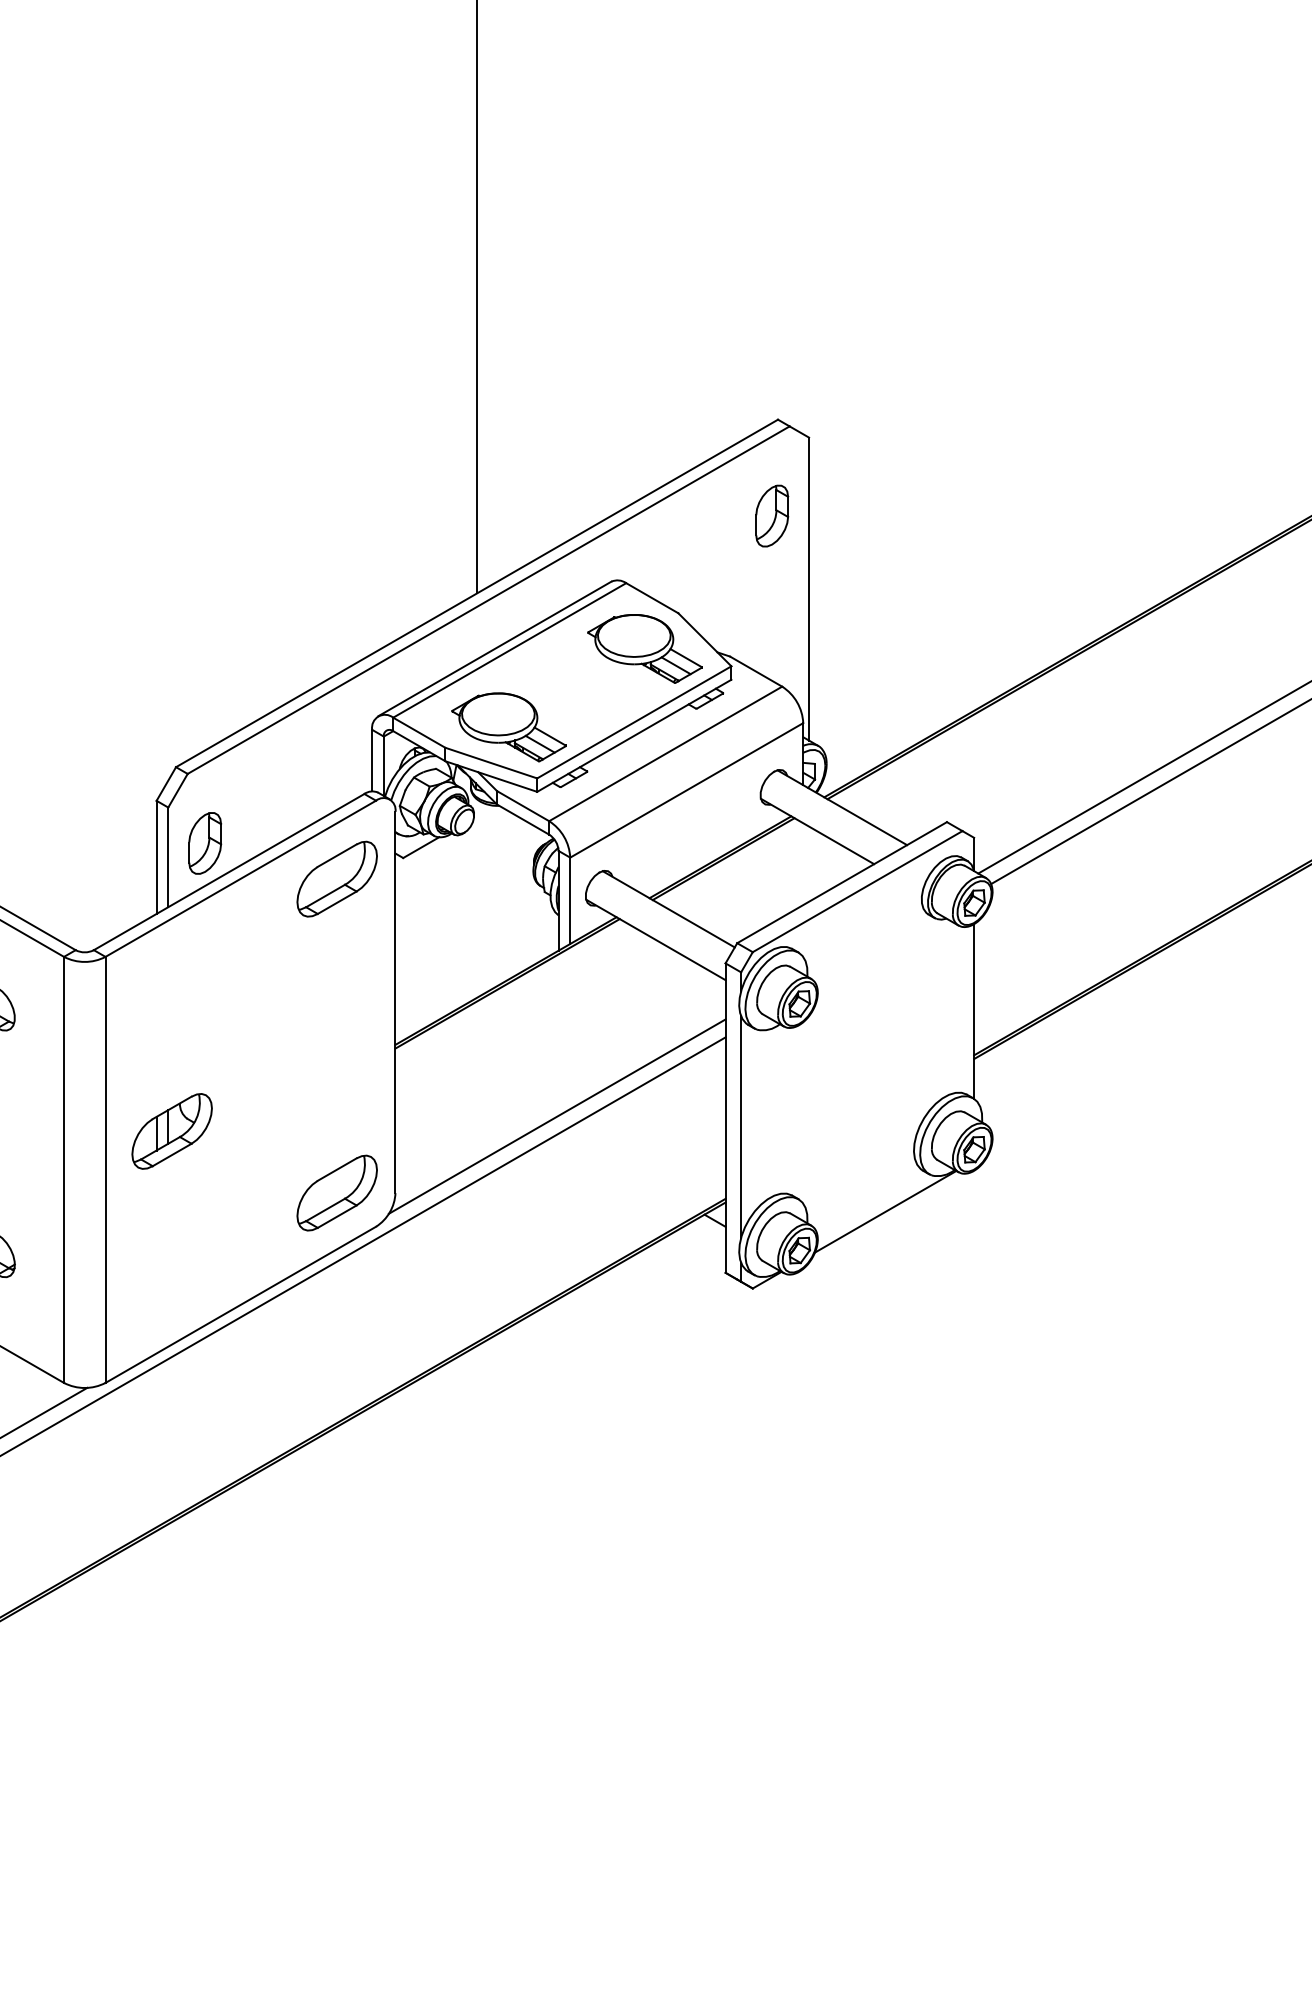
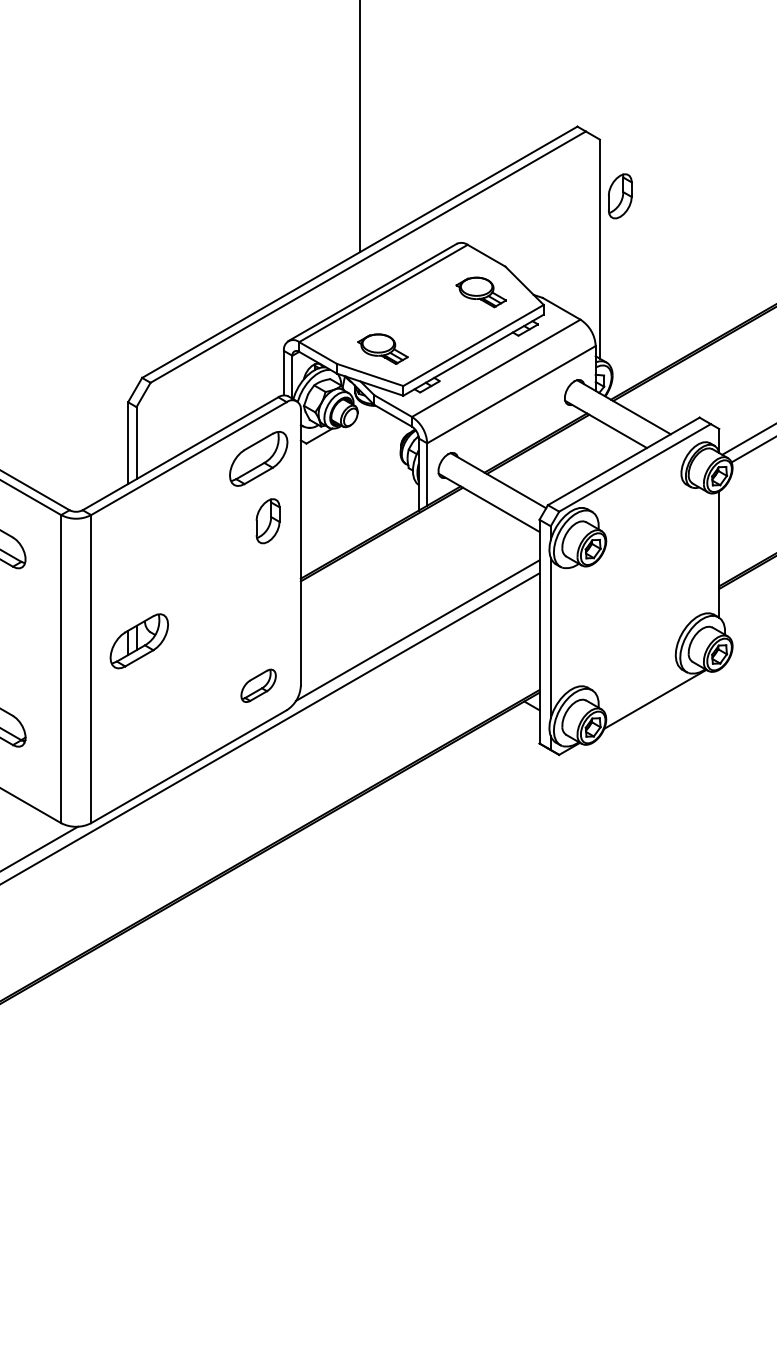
part: (772, 515) -> (620, 195), moved
part: (644, 648) -> (480, 292), size x0.6
part: (508, 727) -> (382, 349), size x0.6
part: (205, 843) -> (268, 521), moved
part: (336, 1192) -> (258, 685), size x0.6

